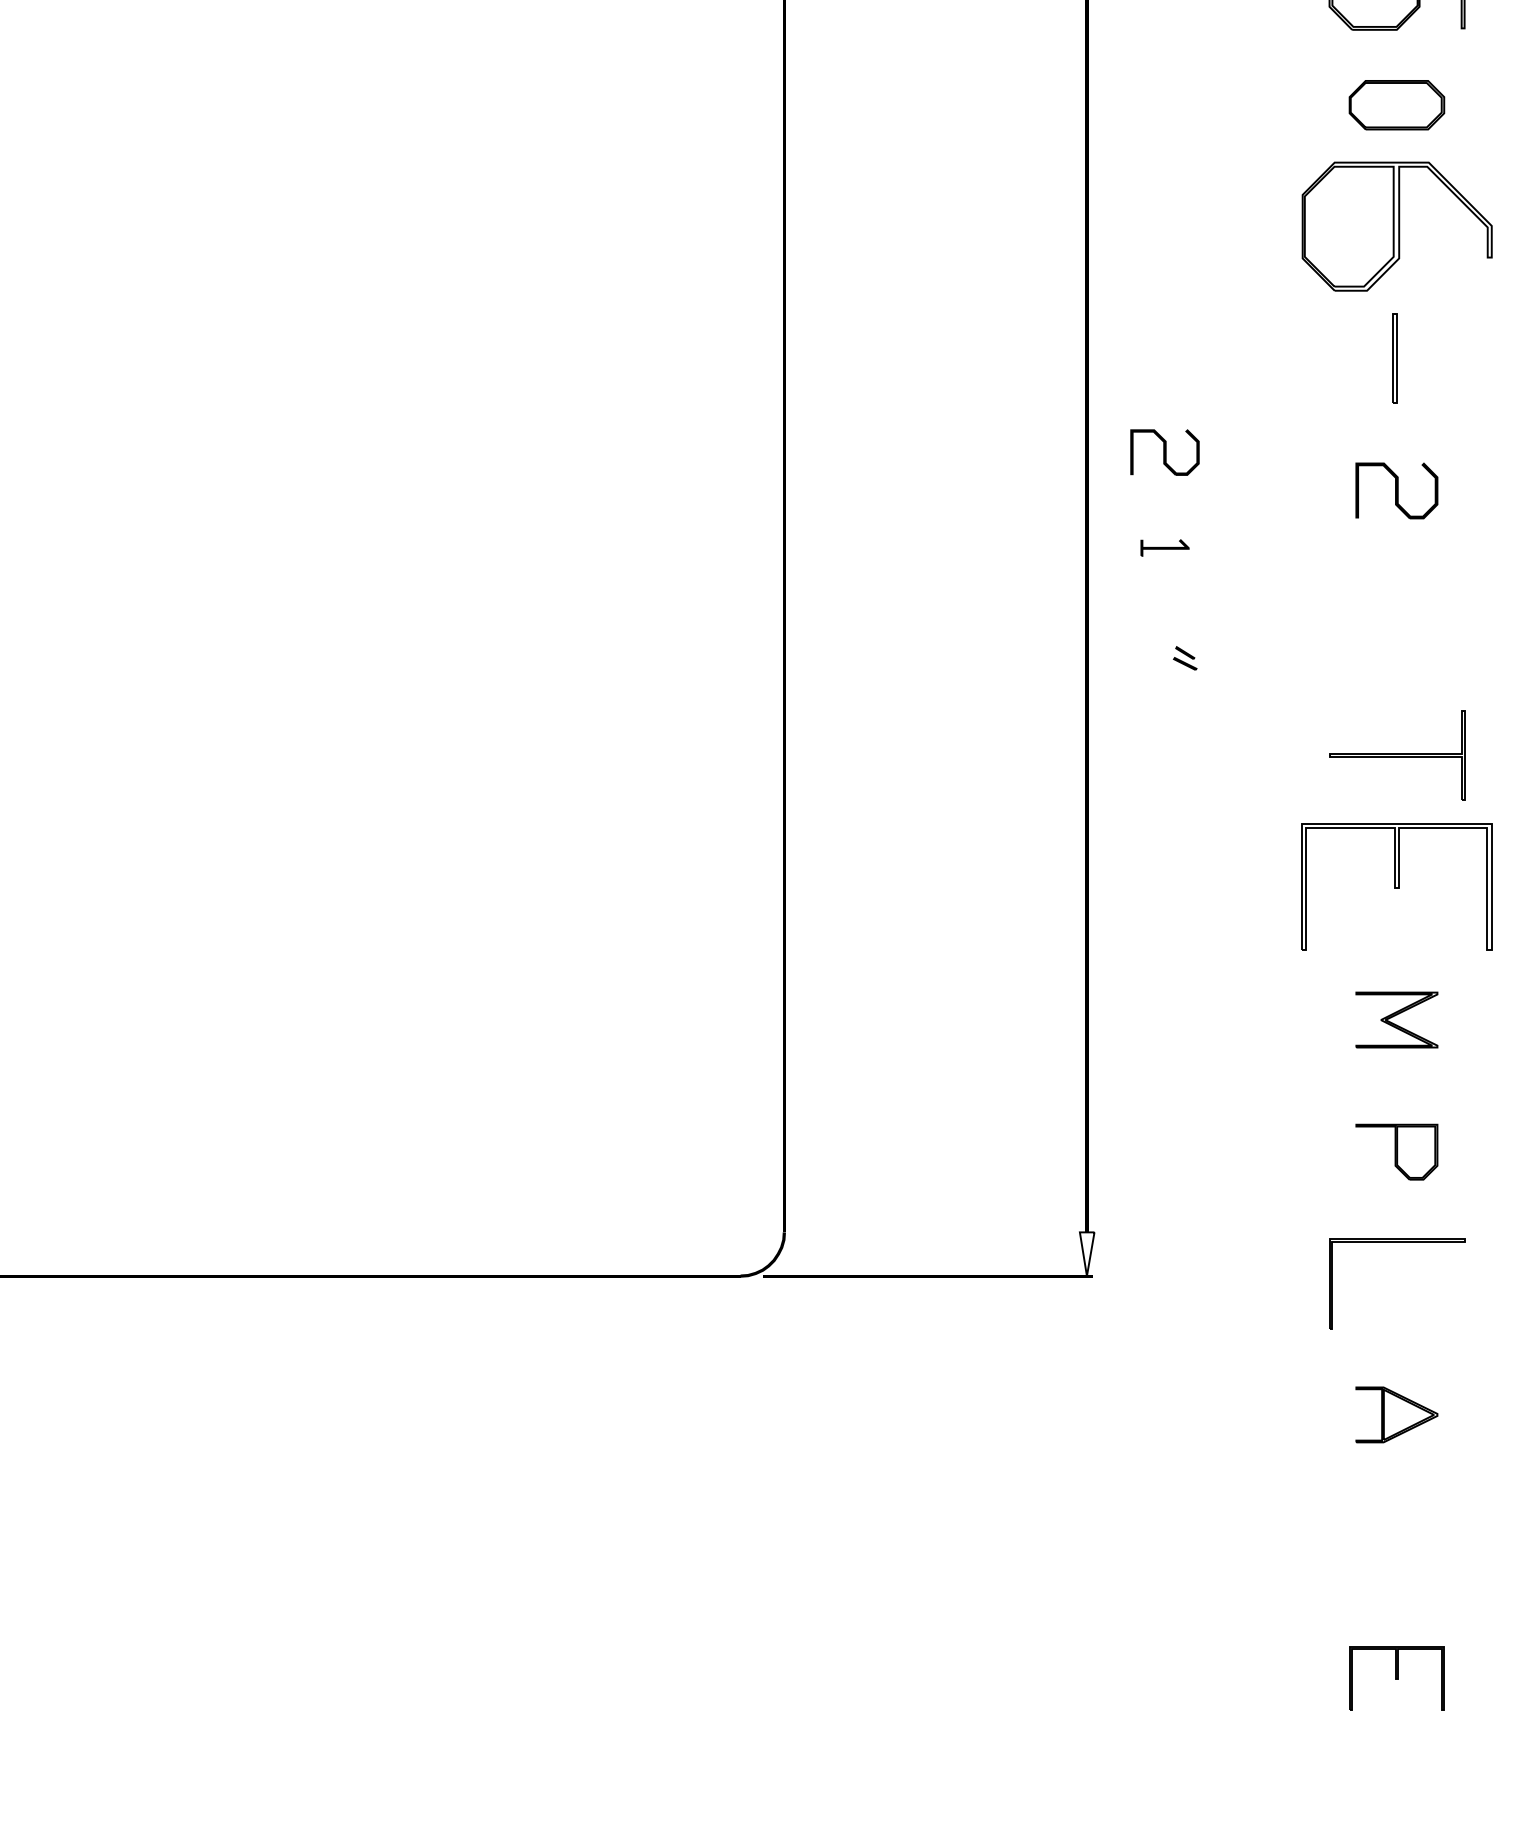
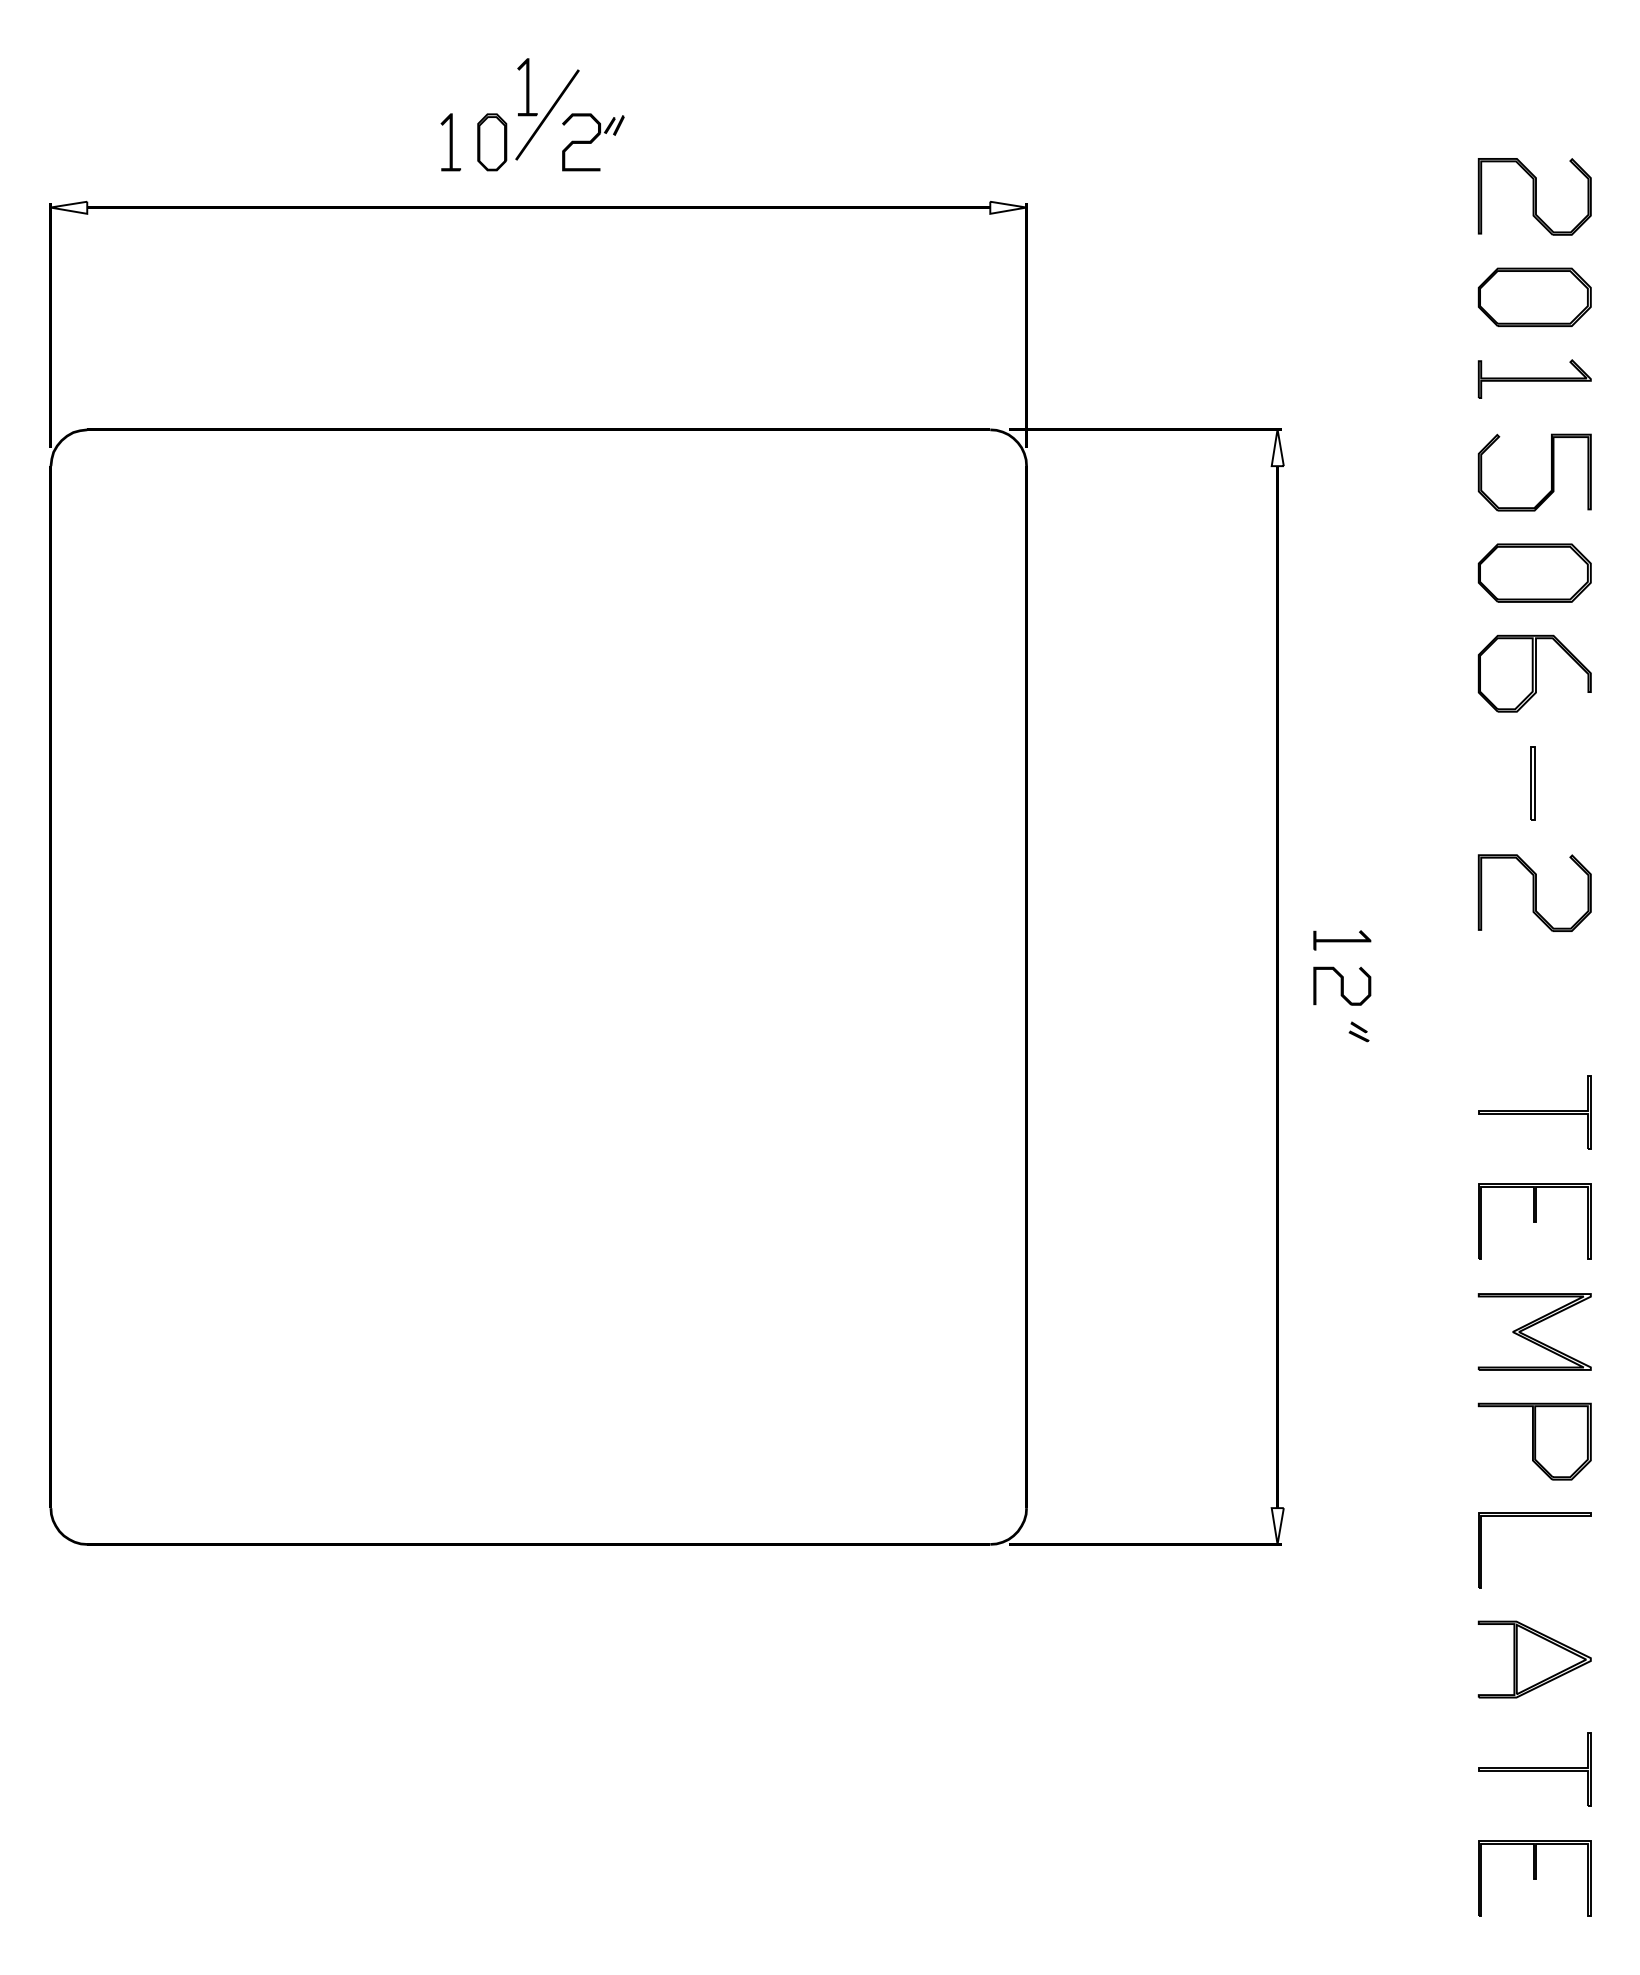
part: (1396, 104) -> (1534, 572), size x1.43
part: (1396, 226) -> (1534, 673), size x0.71
part: (1165, 451) -> (1342, 985), moved
part: (1396, 490) -> (1534, 892), size x1.67
part: (1165, 548) -> (1342, 940), size x1.43
part: (1396, 886) -> (1534, 1221), size x0.71
part: (1396, 1019) -> (1534, 1331), size x1.67
part: (1396, 1152) -> (1534, 1441), size x1.67
part: (1396, 1414) -> (1534, 1659), size x1.67
part: (1396, 1547) -> (1534, 1769), added
part: (1396, 1678) -> (1534, 1878), size x1.43

